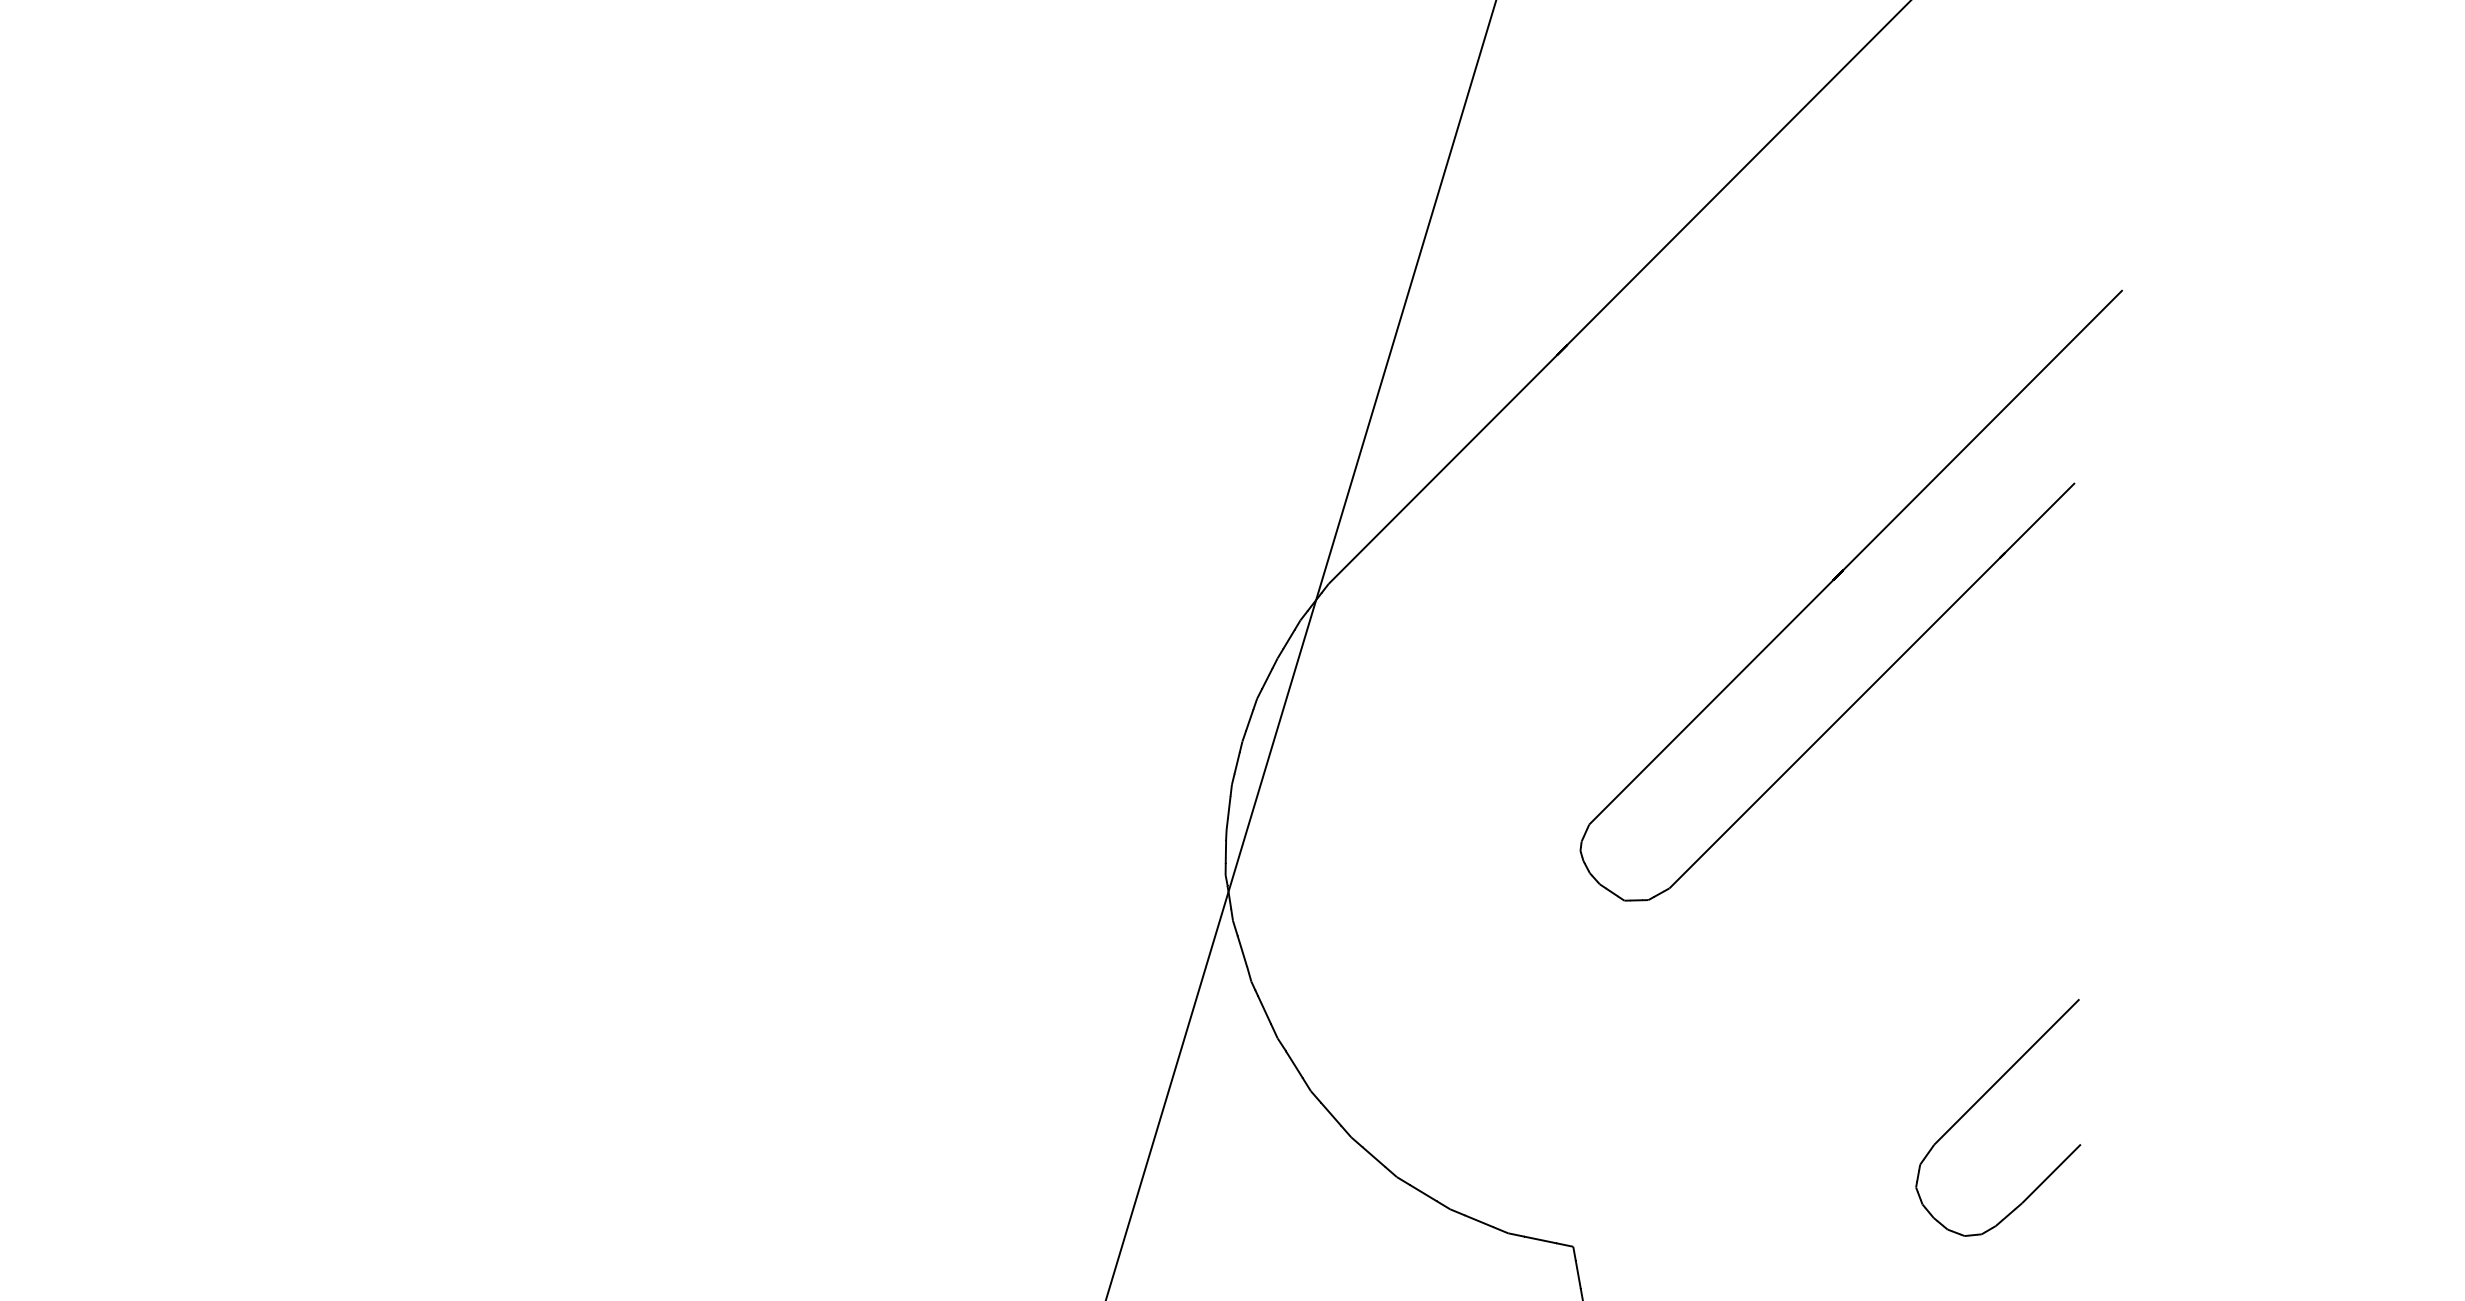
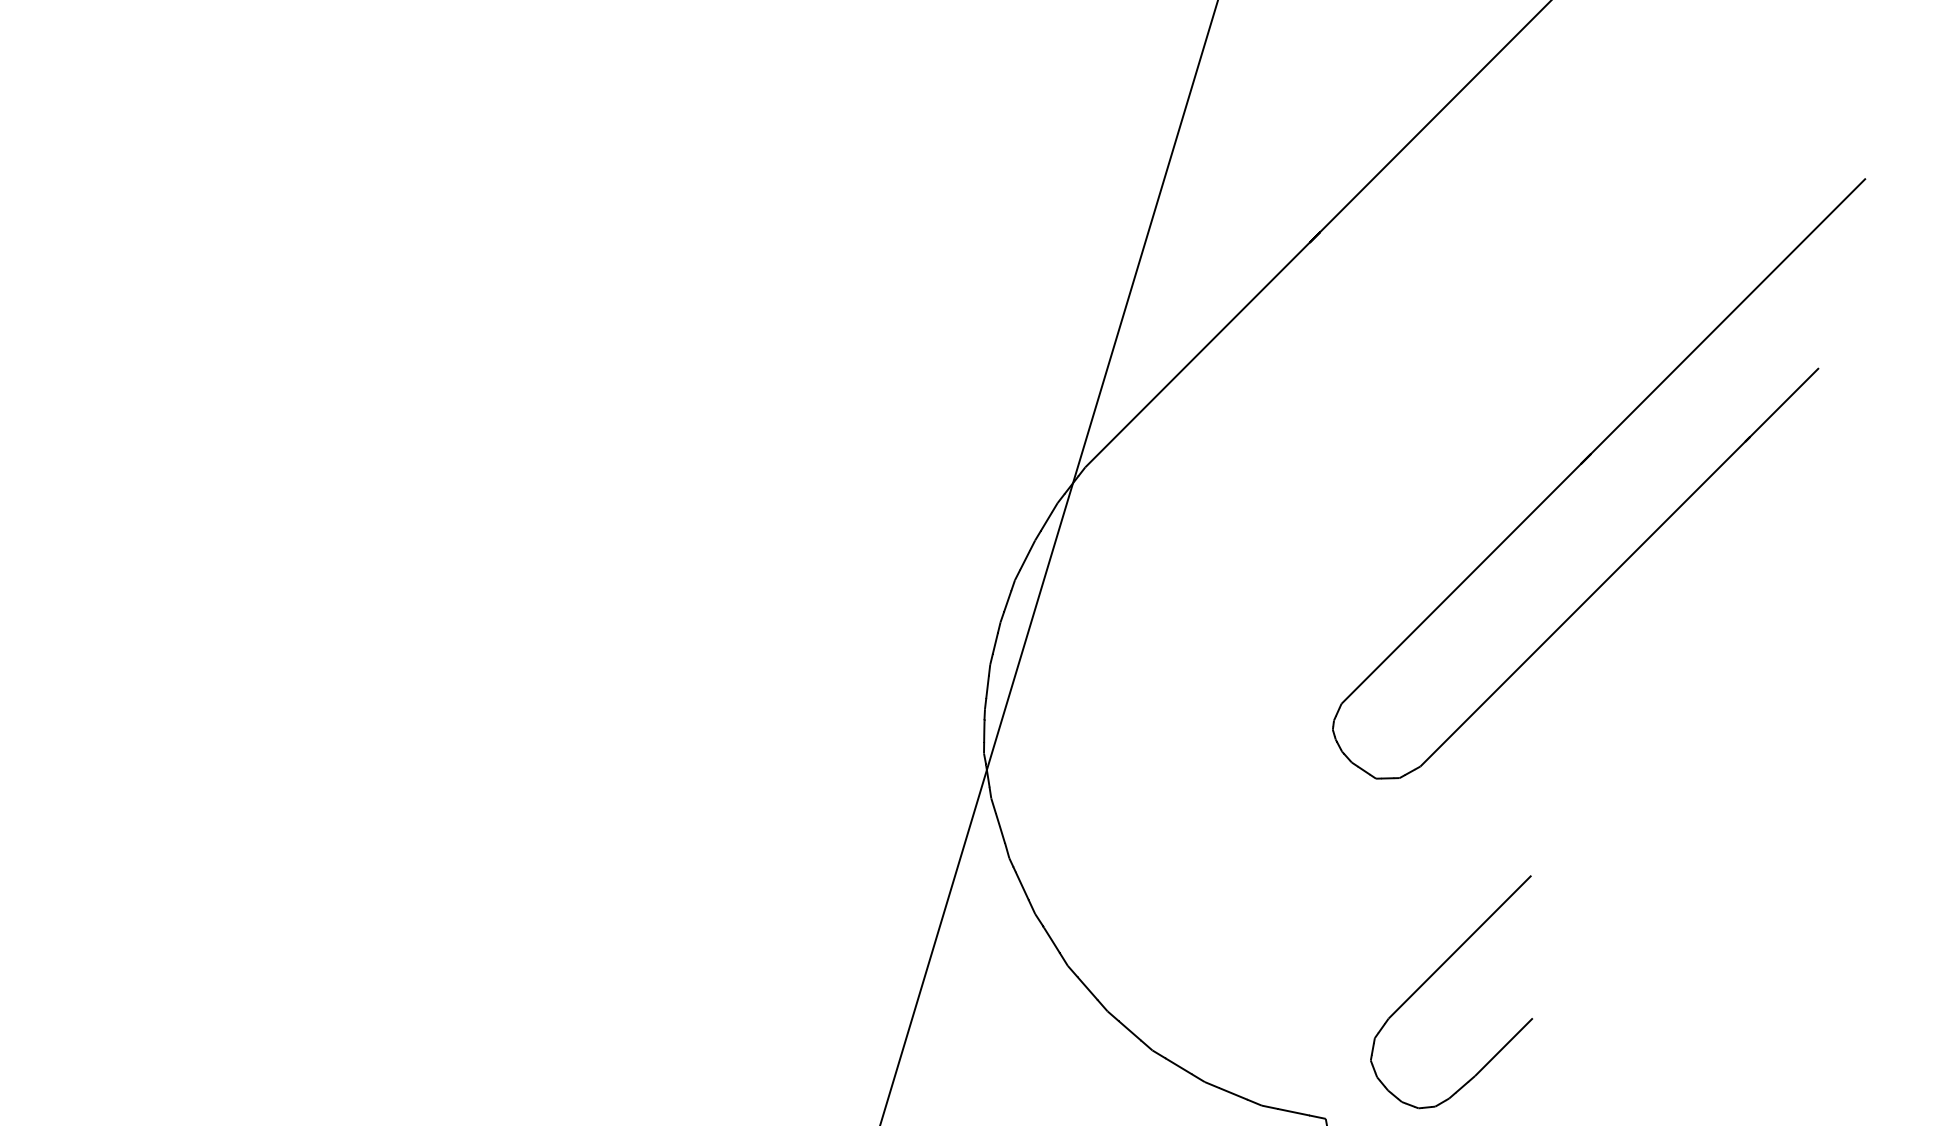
part: (1980, 1099) -> (1434, 974), moved

